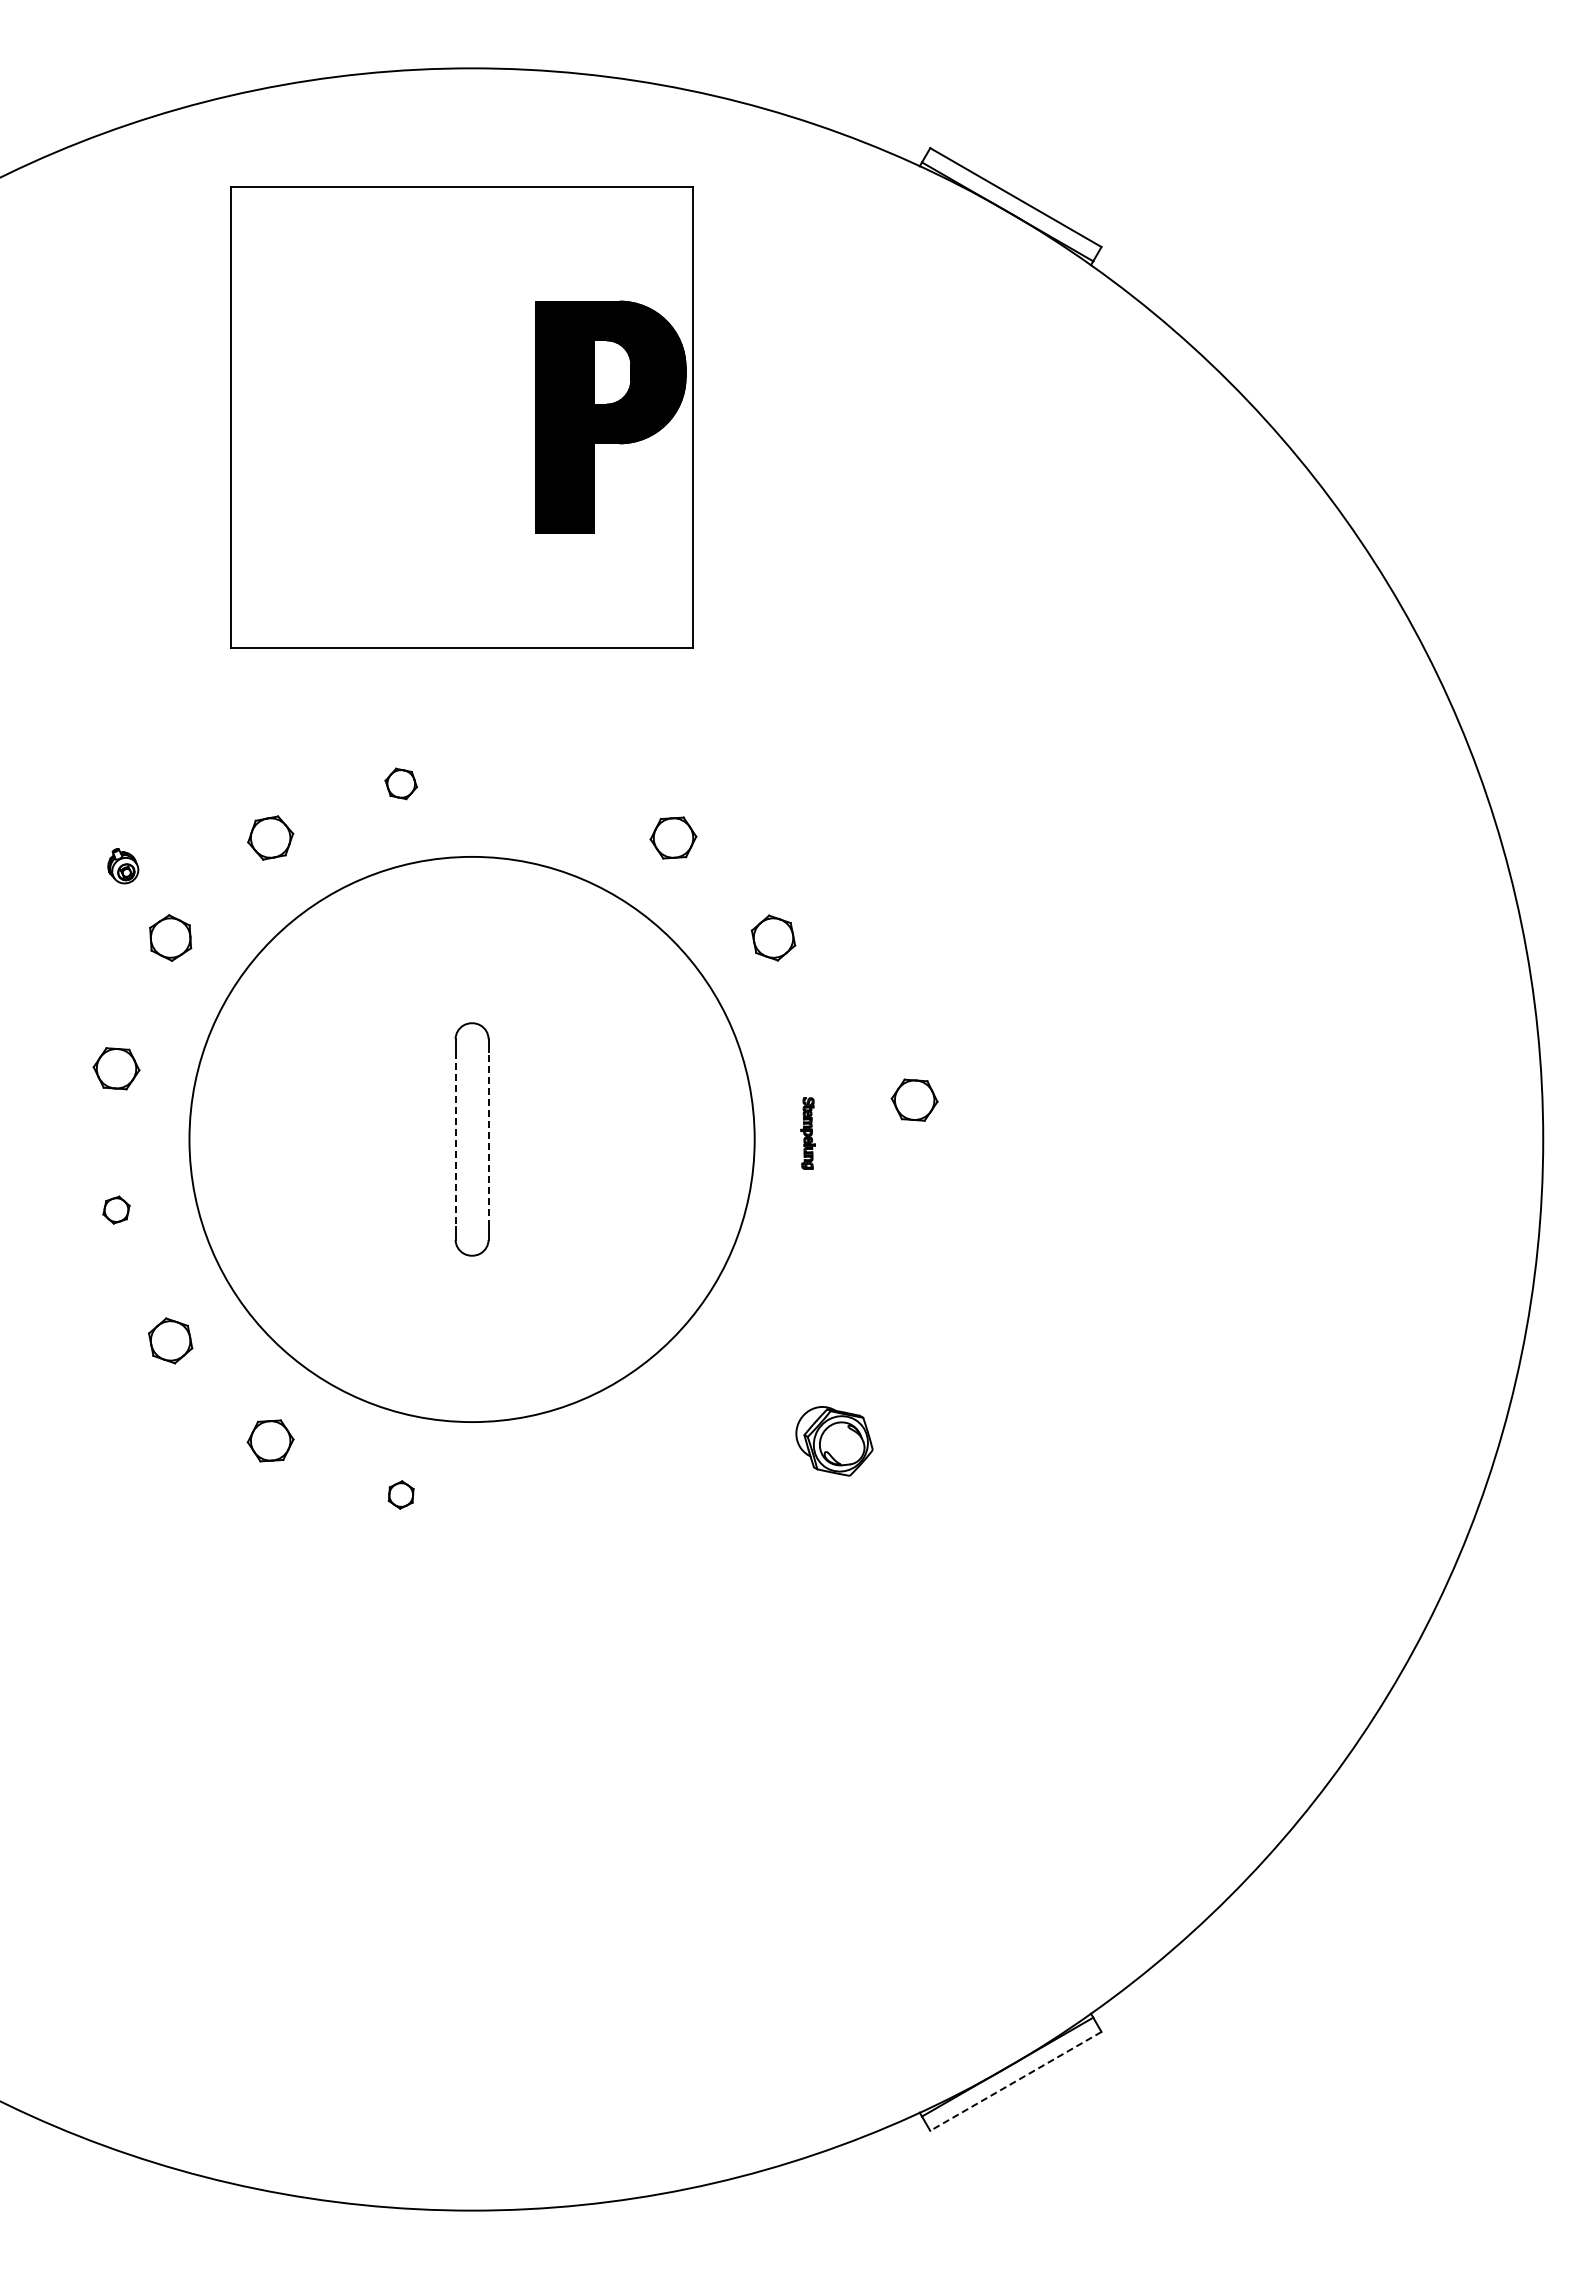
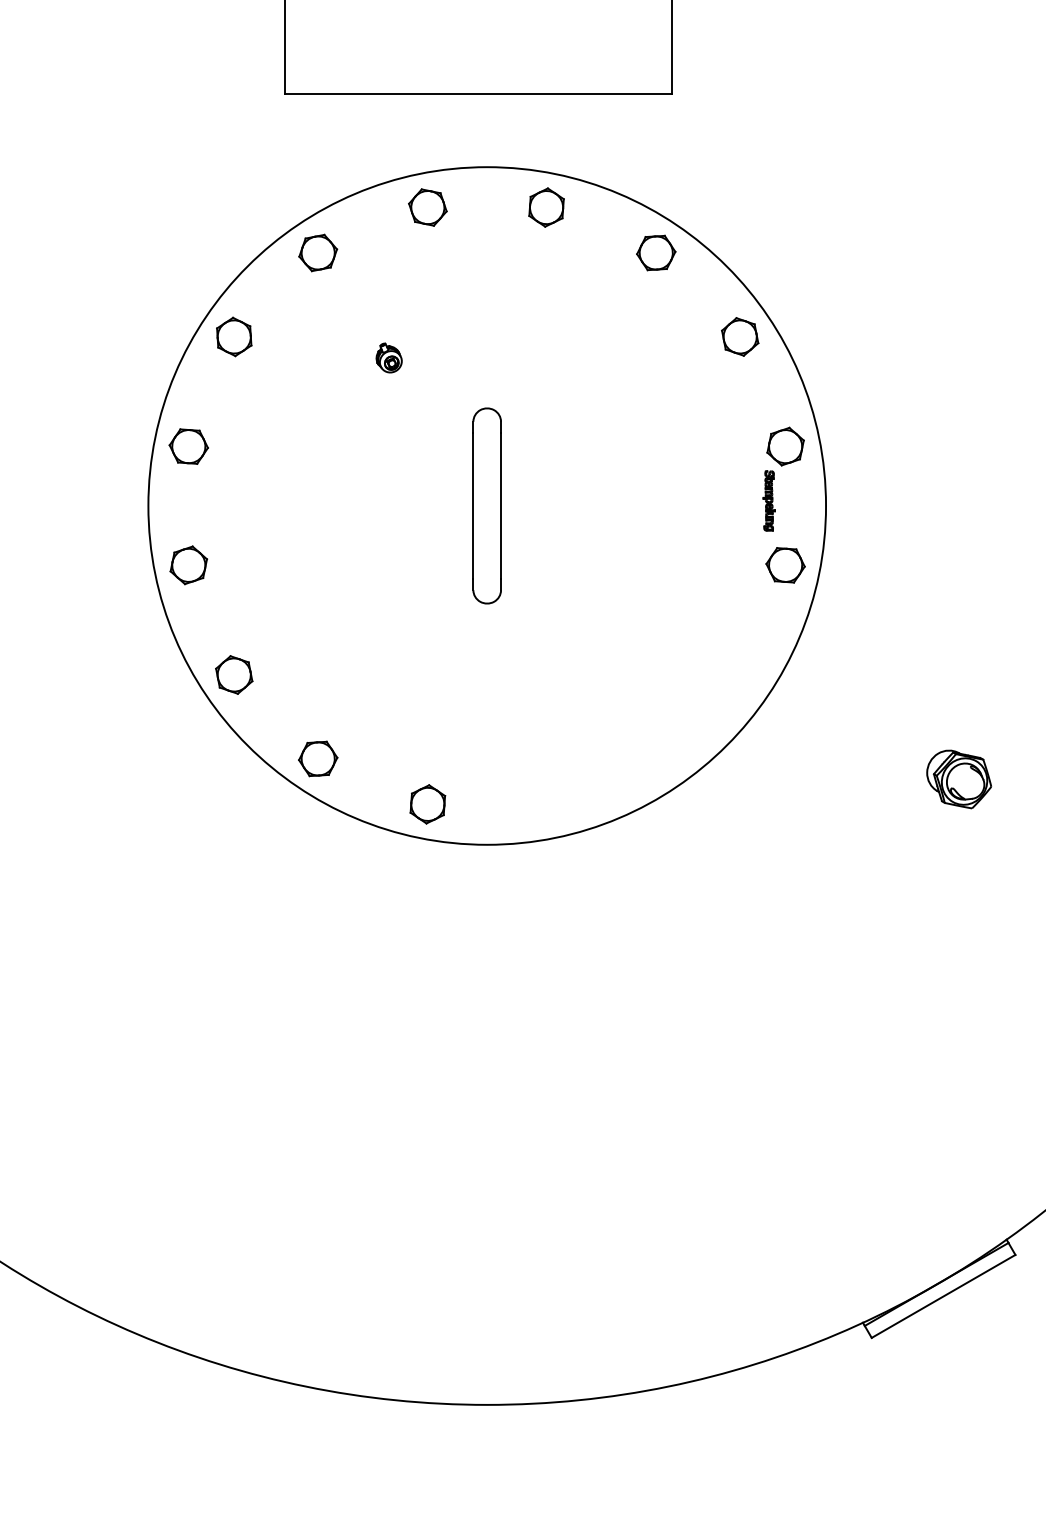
part: (400, 783) -> (427, 207), size x1.43
part: (542, 783) -> (546, 207), added
part: (123, 866) -> (389, 358), moved
part: (827, 1068) -> (785, 446), added
part: (914, 1099) -> (785, 564), moved
line: (455, 1139) -> (473, 506), dashed -> solid
circle: (471, 1139) -> (486, 506), size x1.43
line: (488, 1139) -> (500, 506), dashed -> solid
part: (116, 1209) -> (188, 564), size x1.67
part: (834, 1441) -> (959, 779), moved
part: (400, 1494) -> (427, 803), size x1.67
line: (1015, 2081) -> (943, 1296), dashed -> solid

